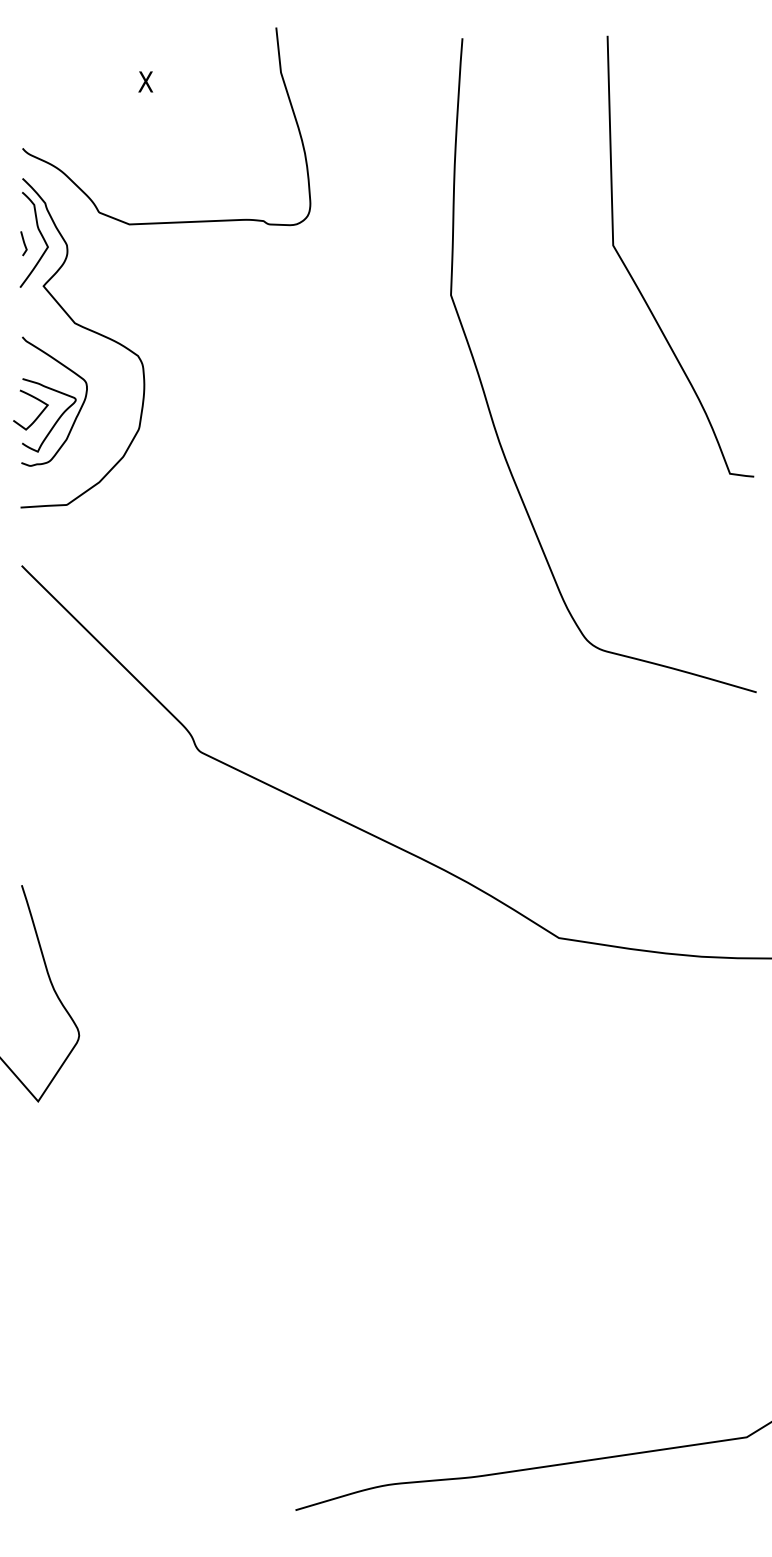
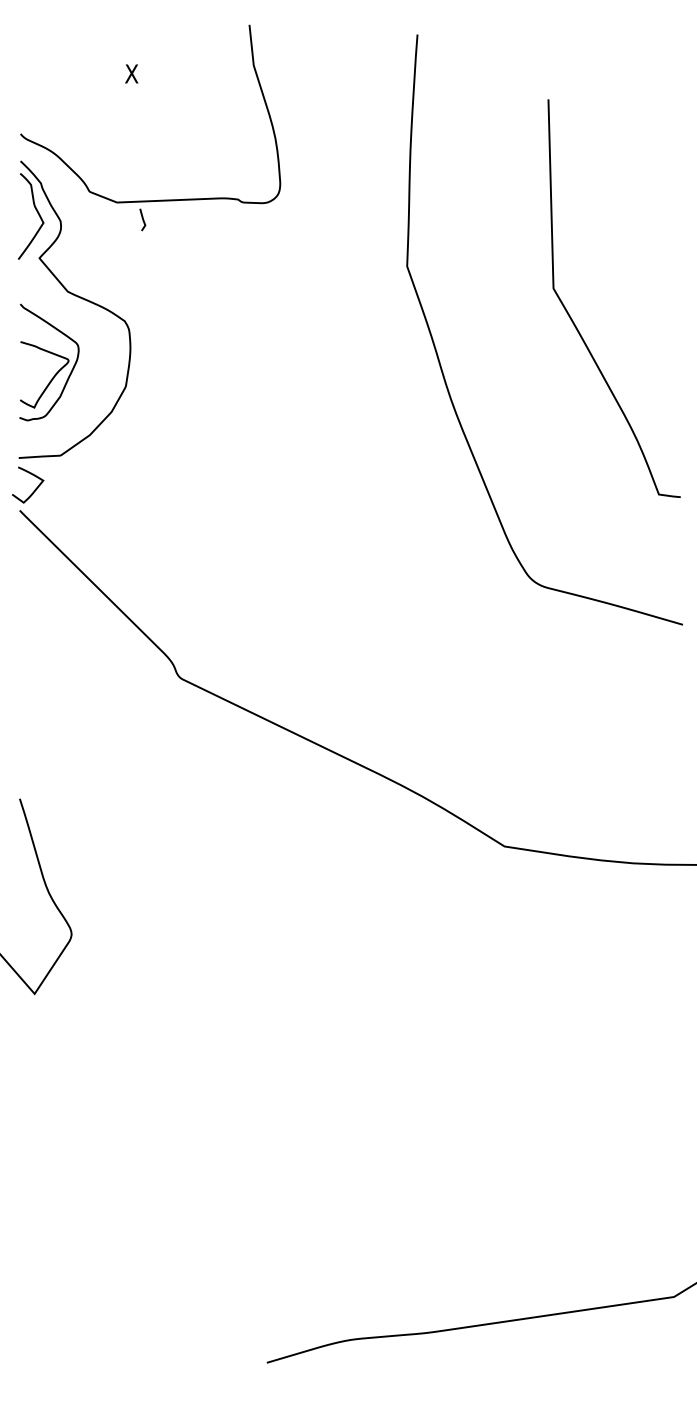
curve: (23, 243) -> (142, 219), moved
curve: (635, 280) -> (573, 320), moved
curve: (38, 415) -> (34, 489), moved

